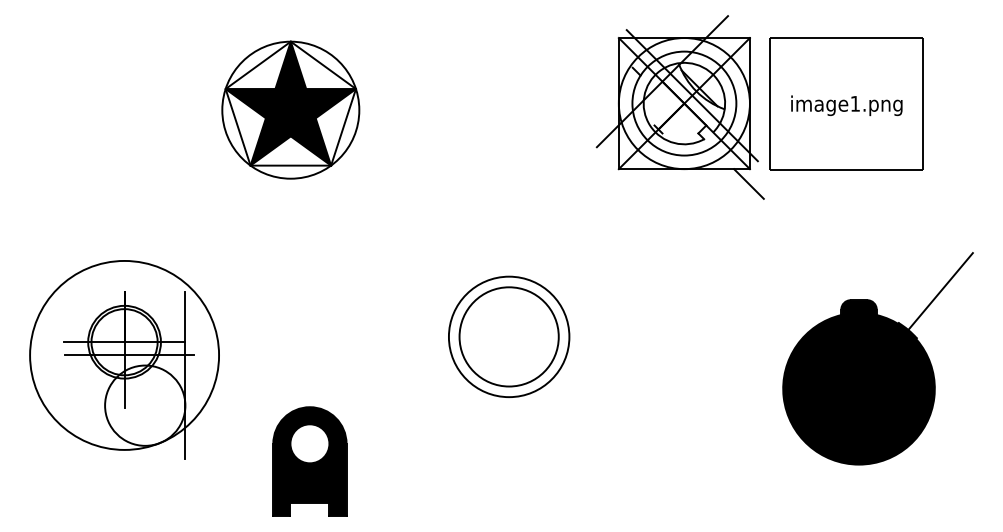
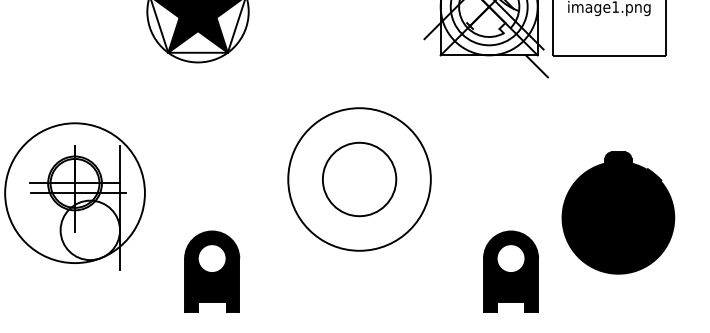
line: (940, 291) -> (678, 145), removed
circle: (508, 336) -> (359, 179), size x1.6
part: (713, 461) -> (510, 271), added

